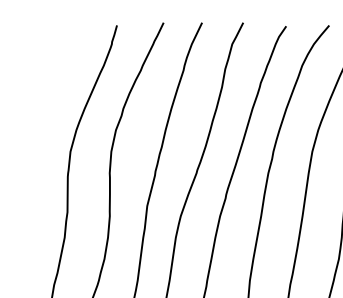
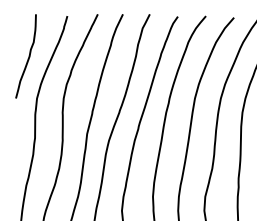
curve: (55, 90) -> (27, 58), added

